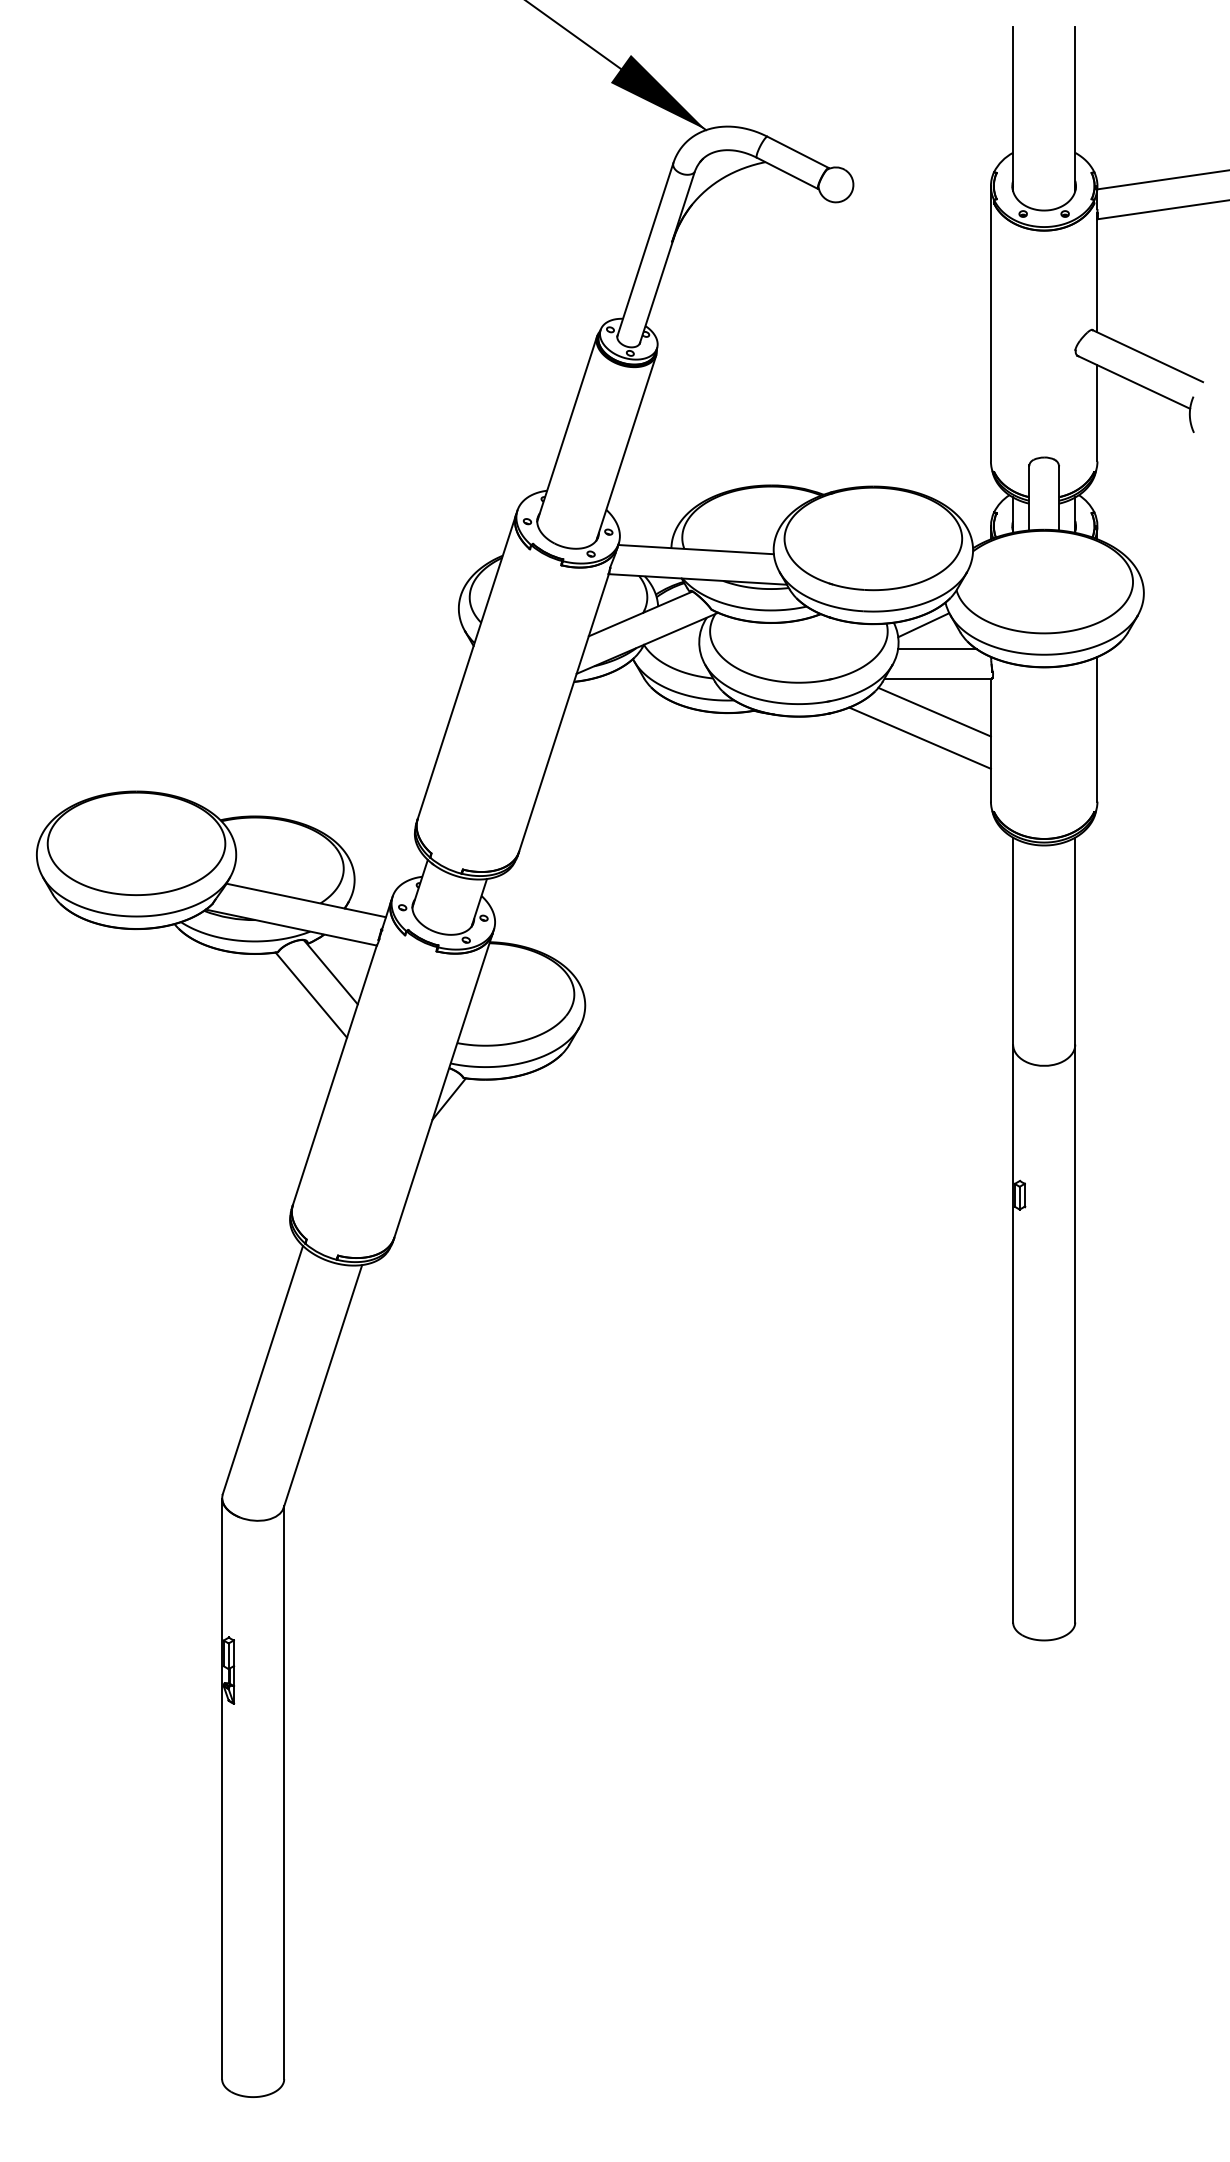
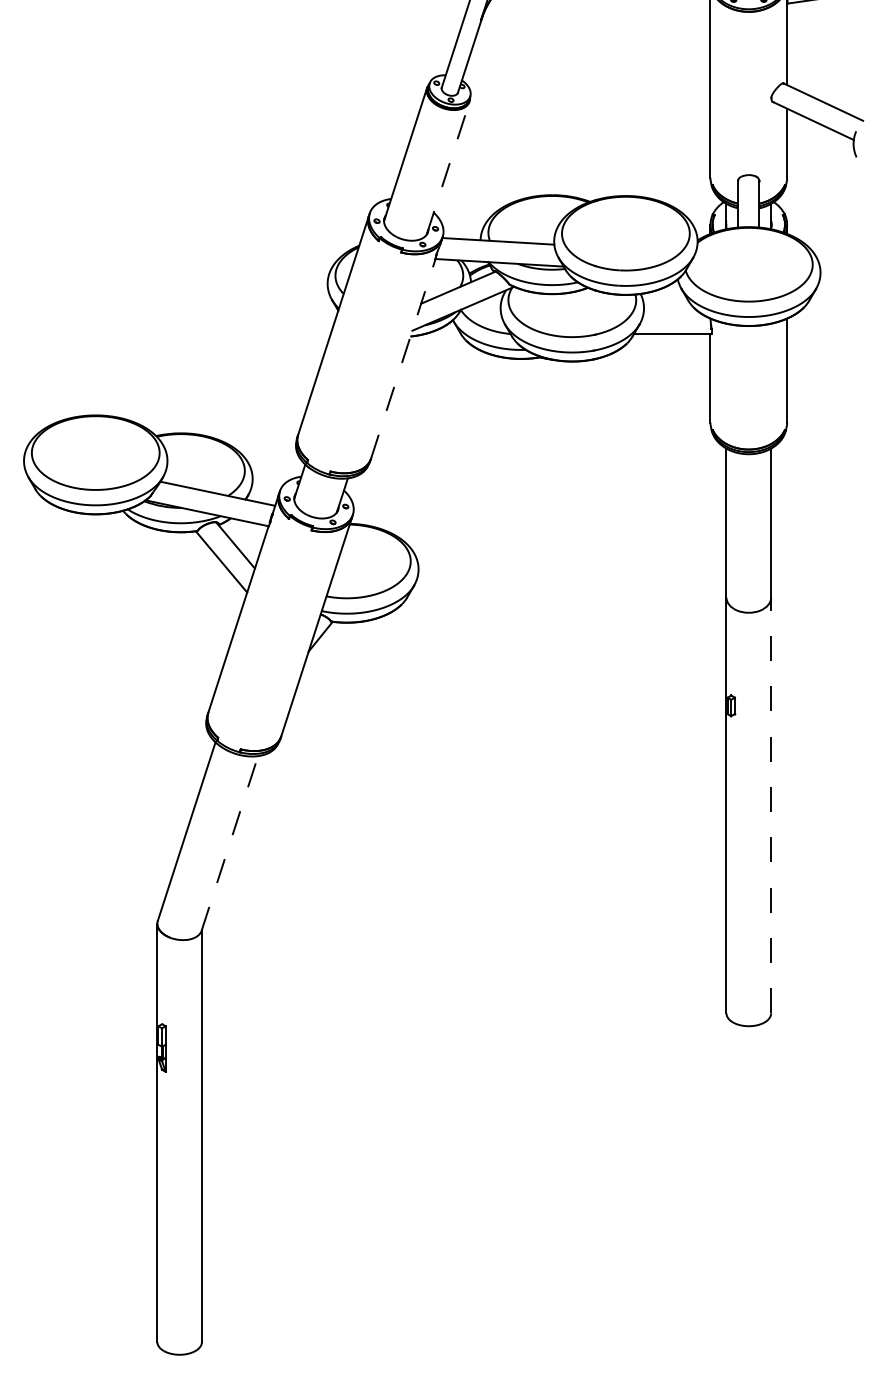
line: (626, 447) -> (448, 167), solid -> dashed
line: (923, 625) -> (661, 295), removed
line: (937, 649) -> (672, 313), removed
line: (934, 711) -> (669, 357), removed
line: (564, 712) -> (403, 358), solid -> dashed
line: (919, 737) -> (659, 376), removed
line: (1075, 1333) -> (771, 805), solid -> dashed
line: (322, 1386) -> (229, 843), solid -> dashed

